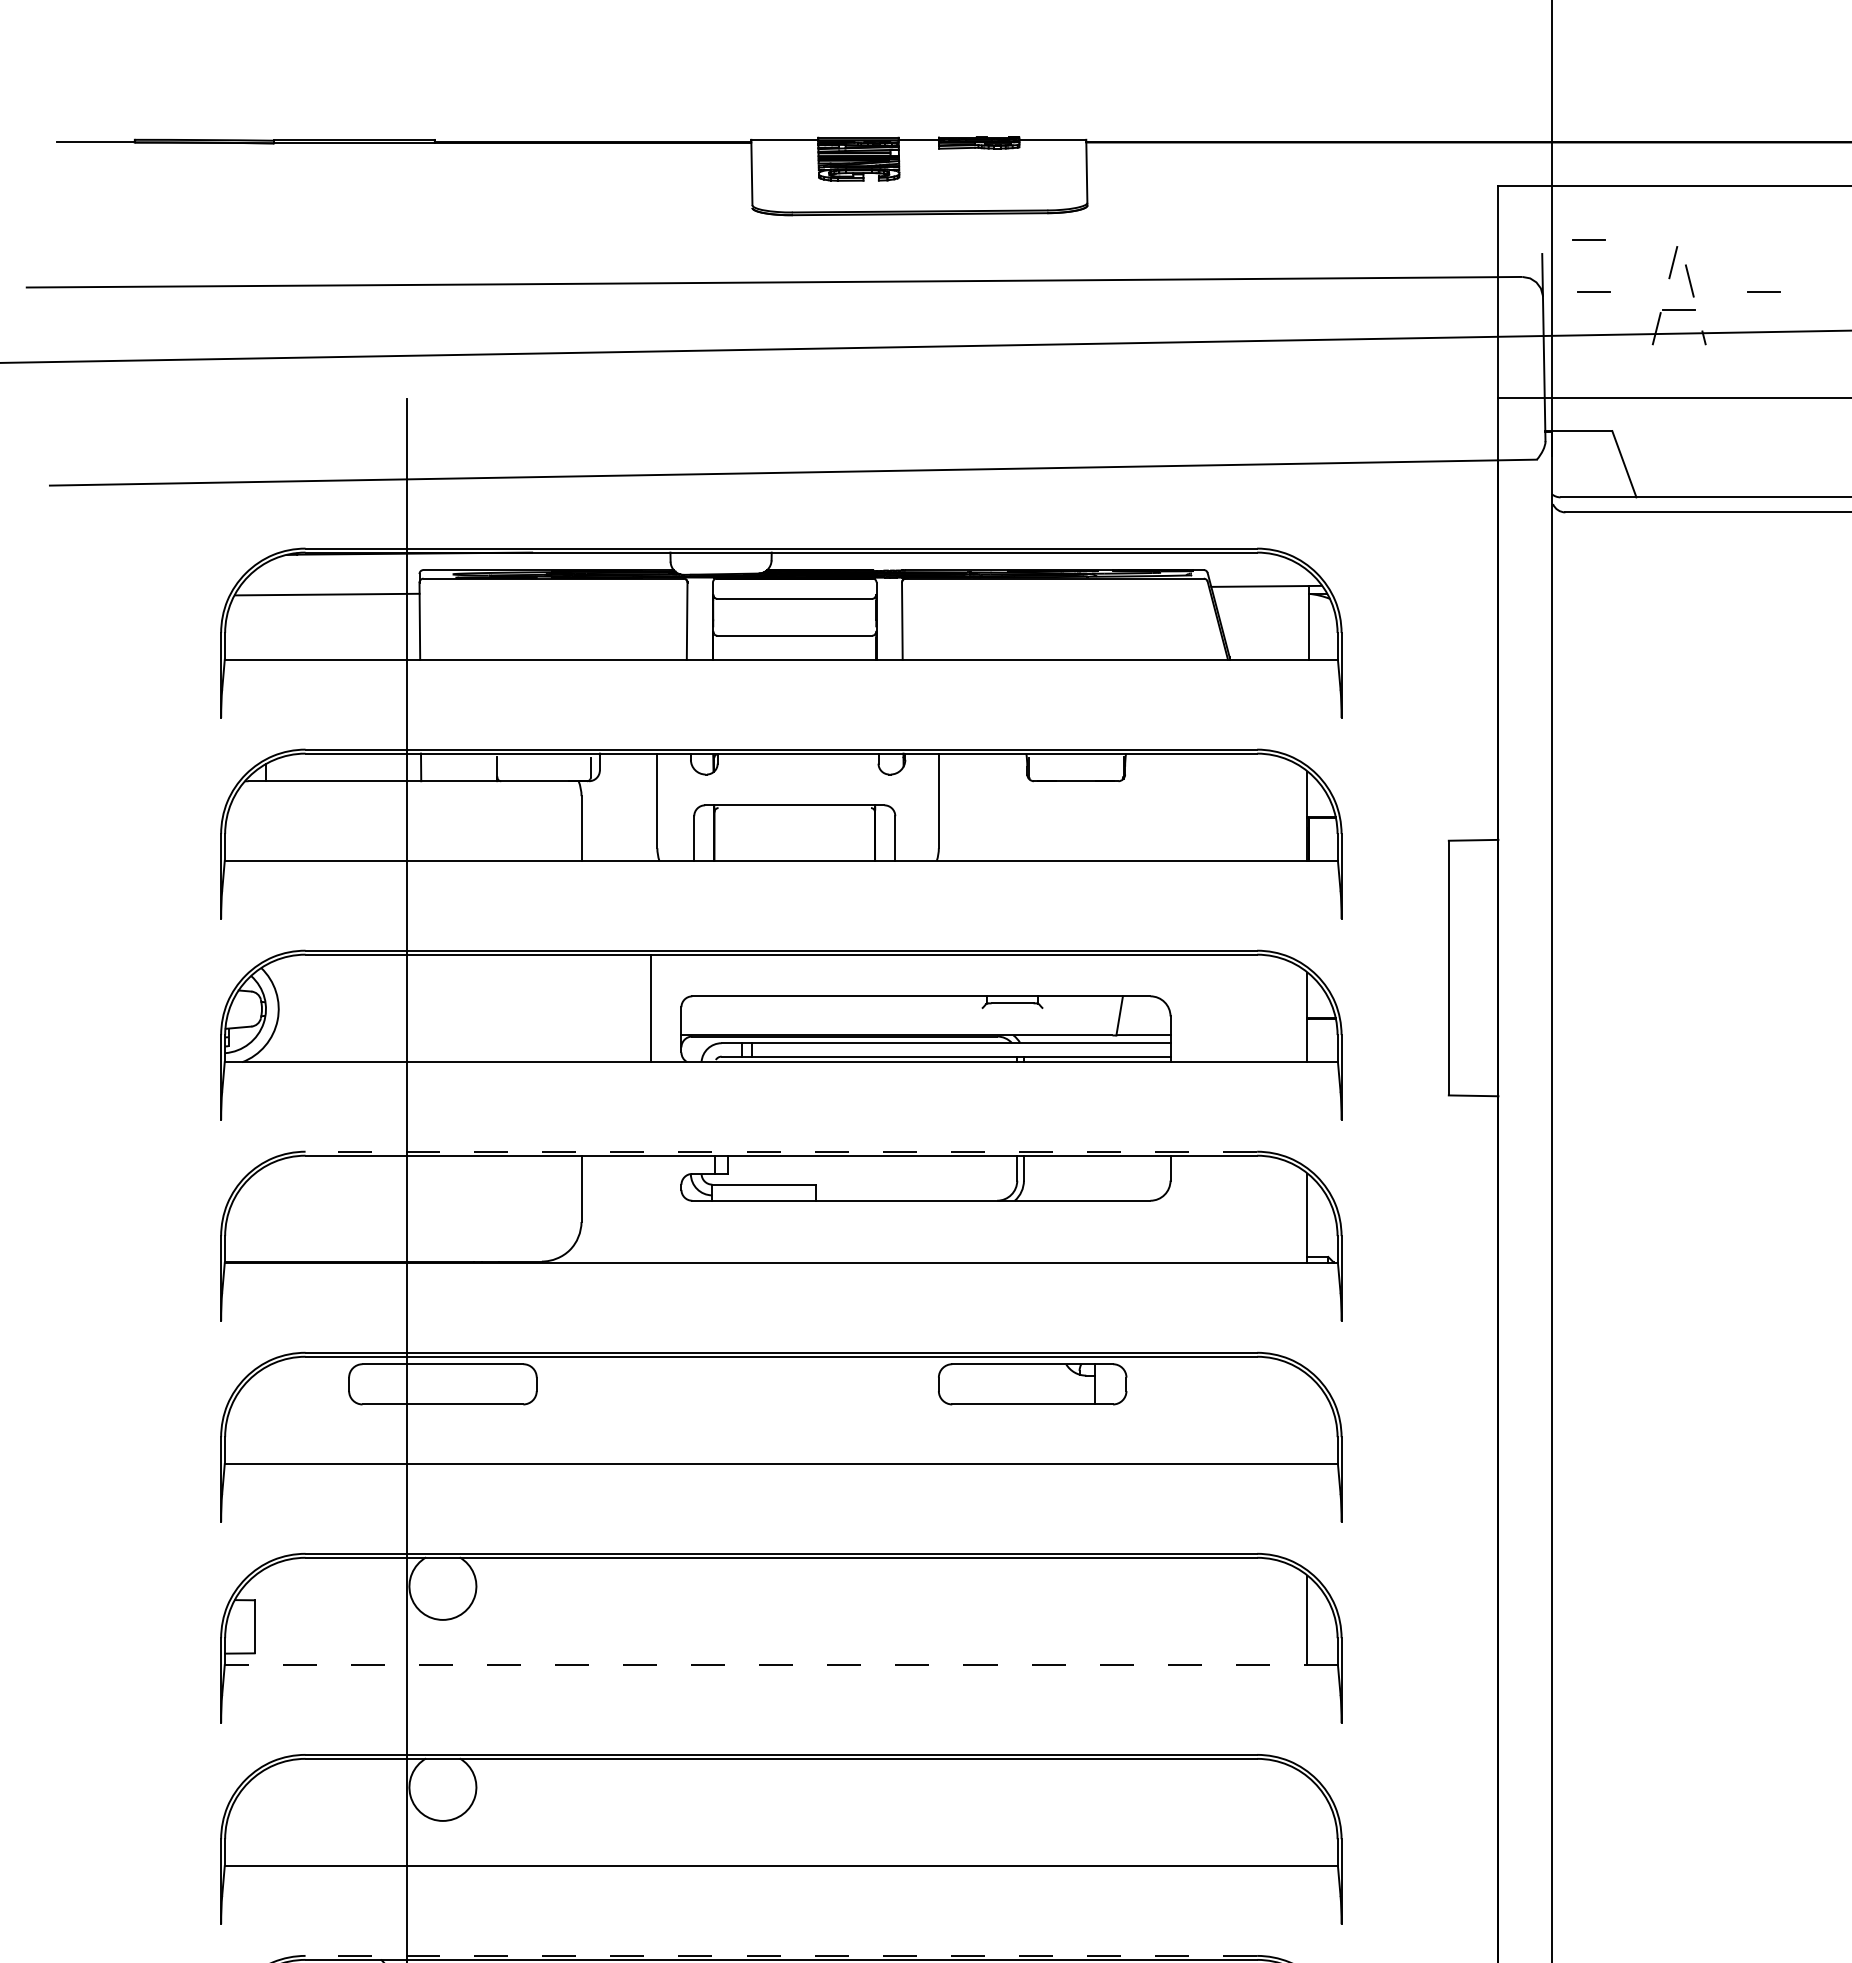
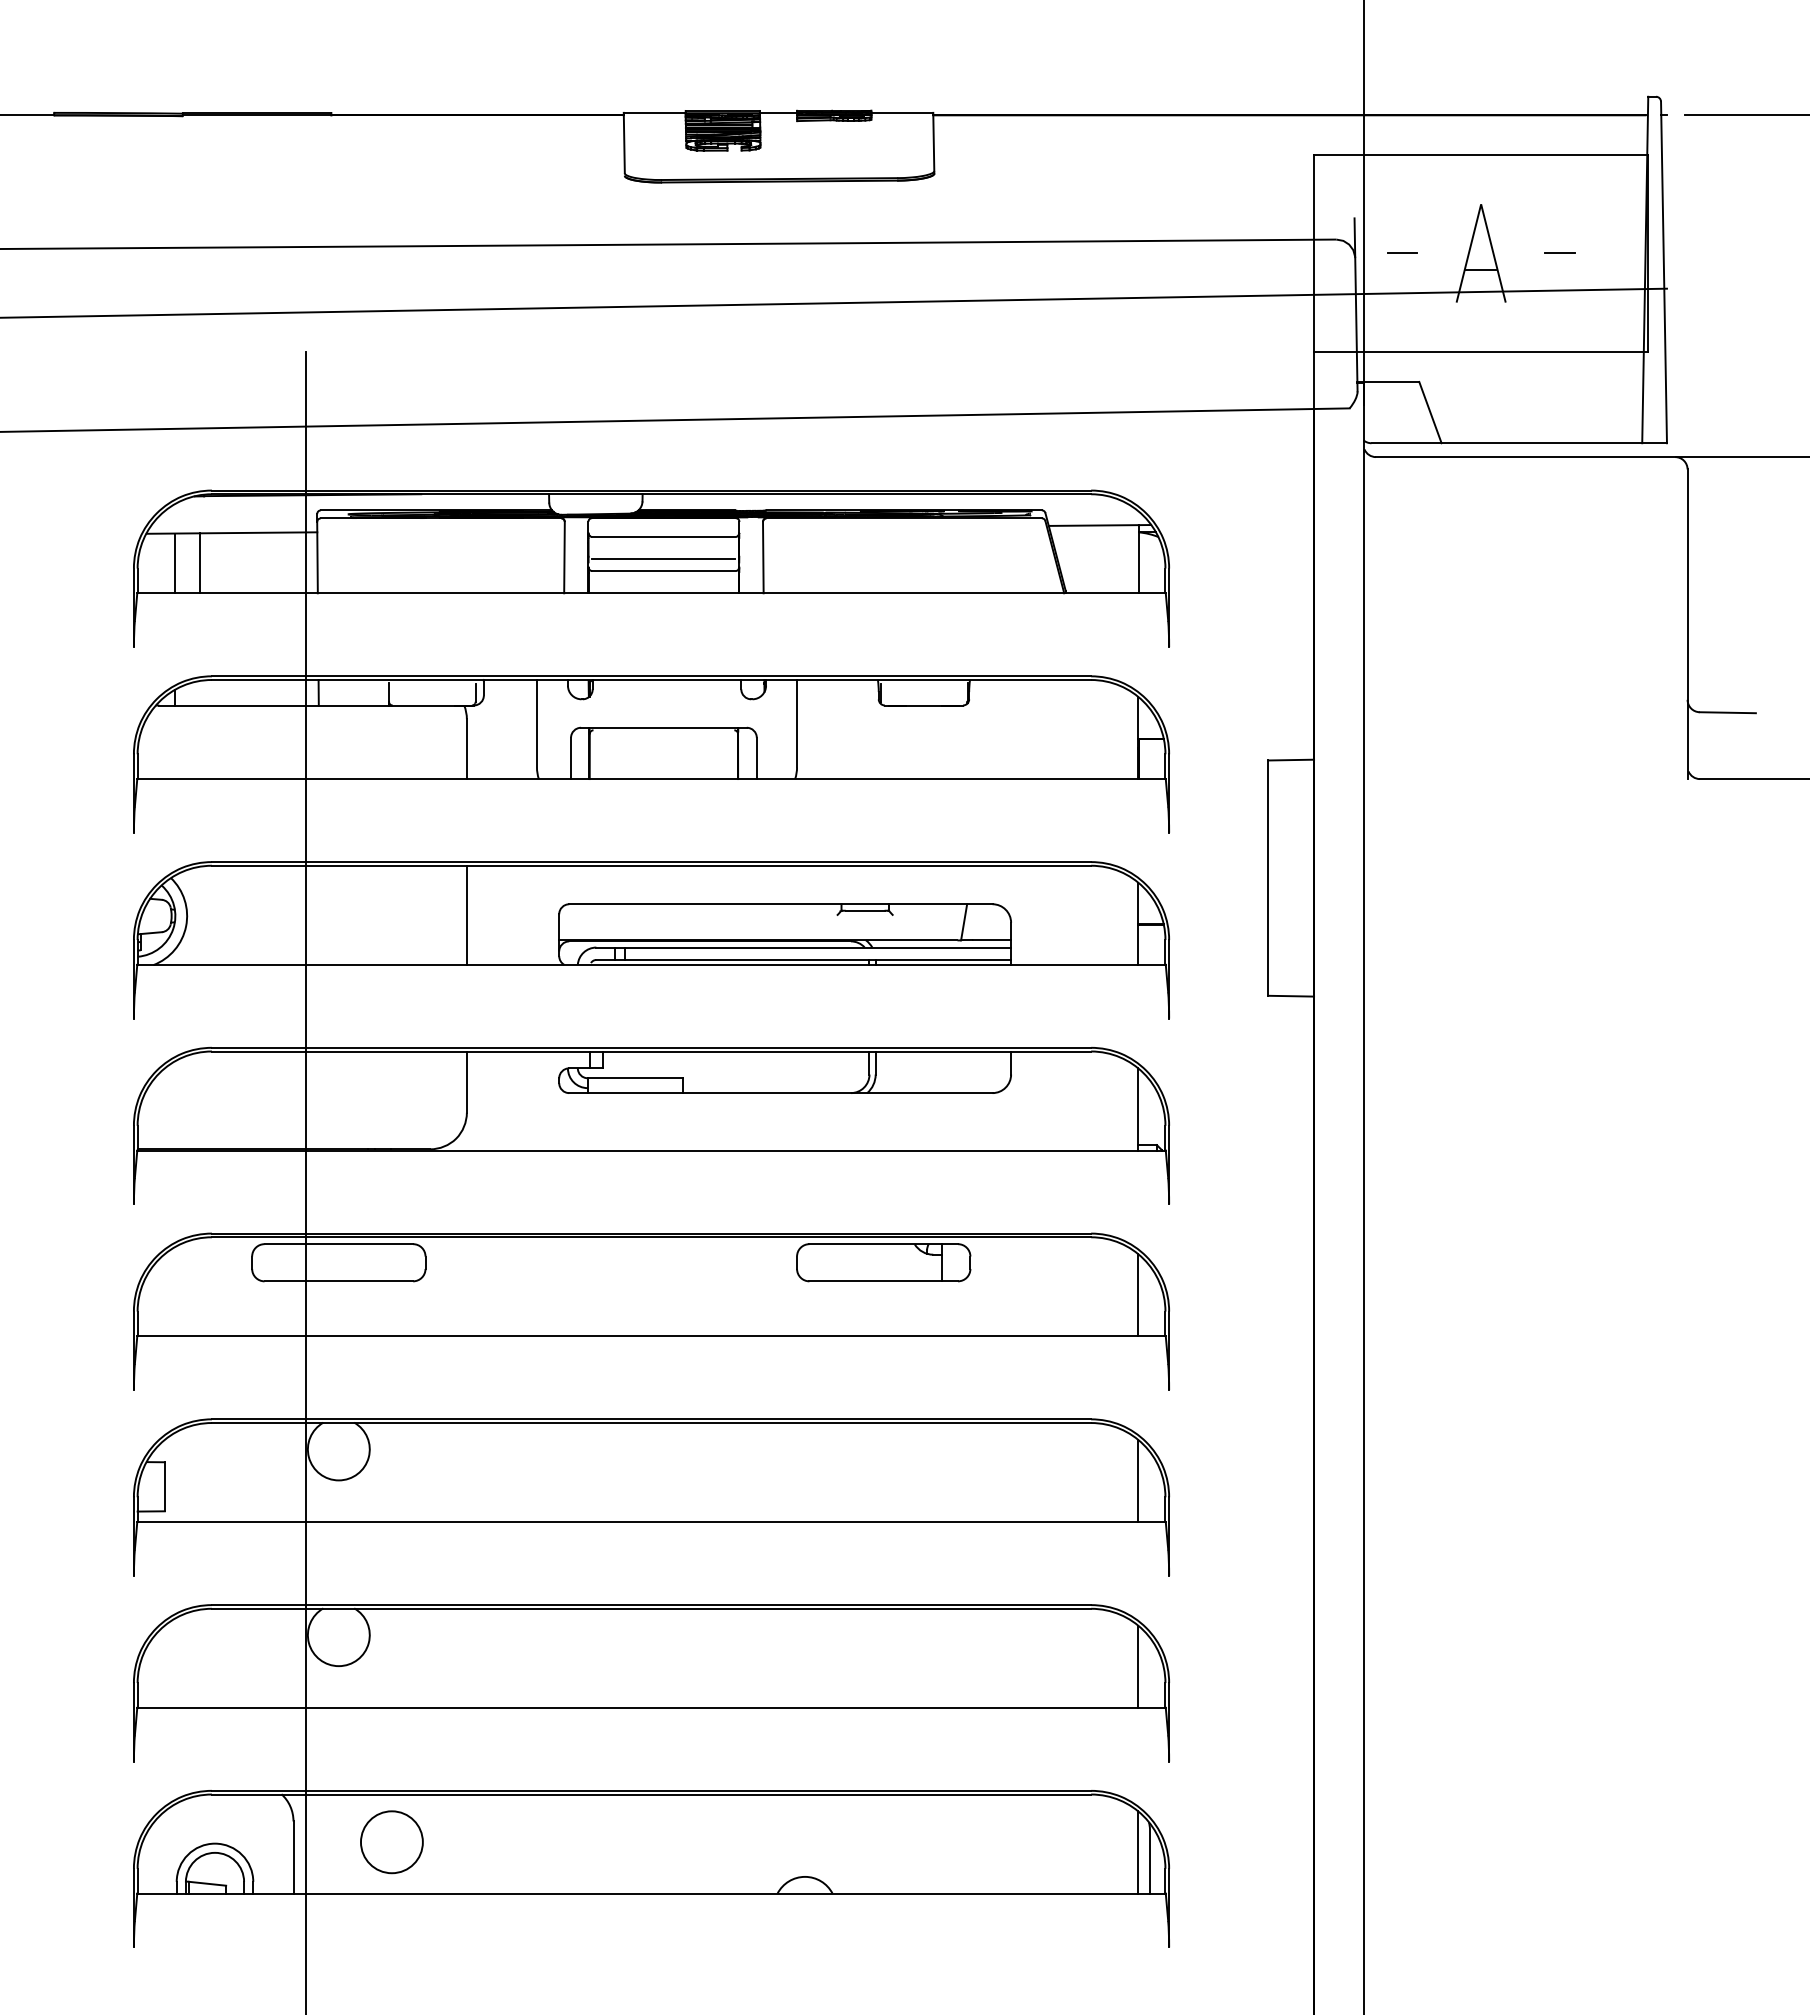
line: (1588, 238) -> (1397, 204), removed
line: (1679, 238) -> (1481, 204), dashed -> solid
line: (794, 622) -> (663, 558), added
line: (266, 627) -> (175, 563), added
line: (293, 627) -> (200, 563), added
line: (650, 1007) -> (466, 914), moved
line: (781, 1151) -> (651, 1047), dashed -> solid
line: (1307, 1419) -> (1137, 1295), added
line: (781, 1665) -> (651, 1522), dashed -> solid
line: (1307, 1821) -> (1137, 1666), added
line: (781, 1955) -> (651, 1790), dashed -> solid

